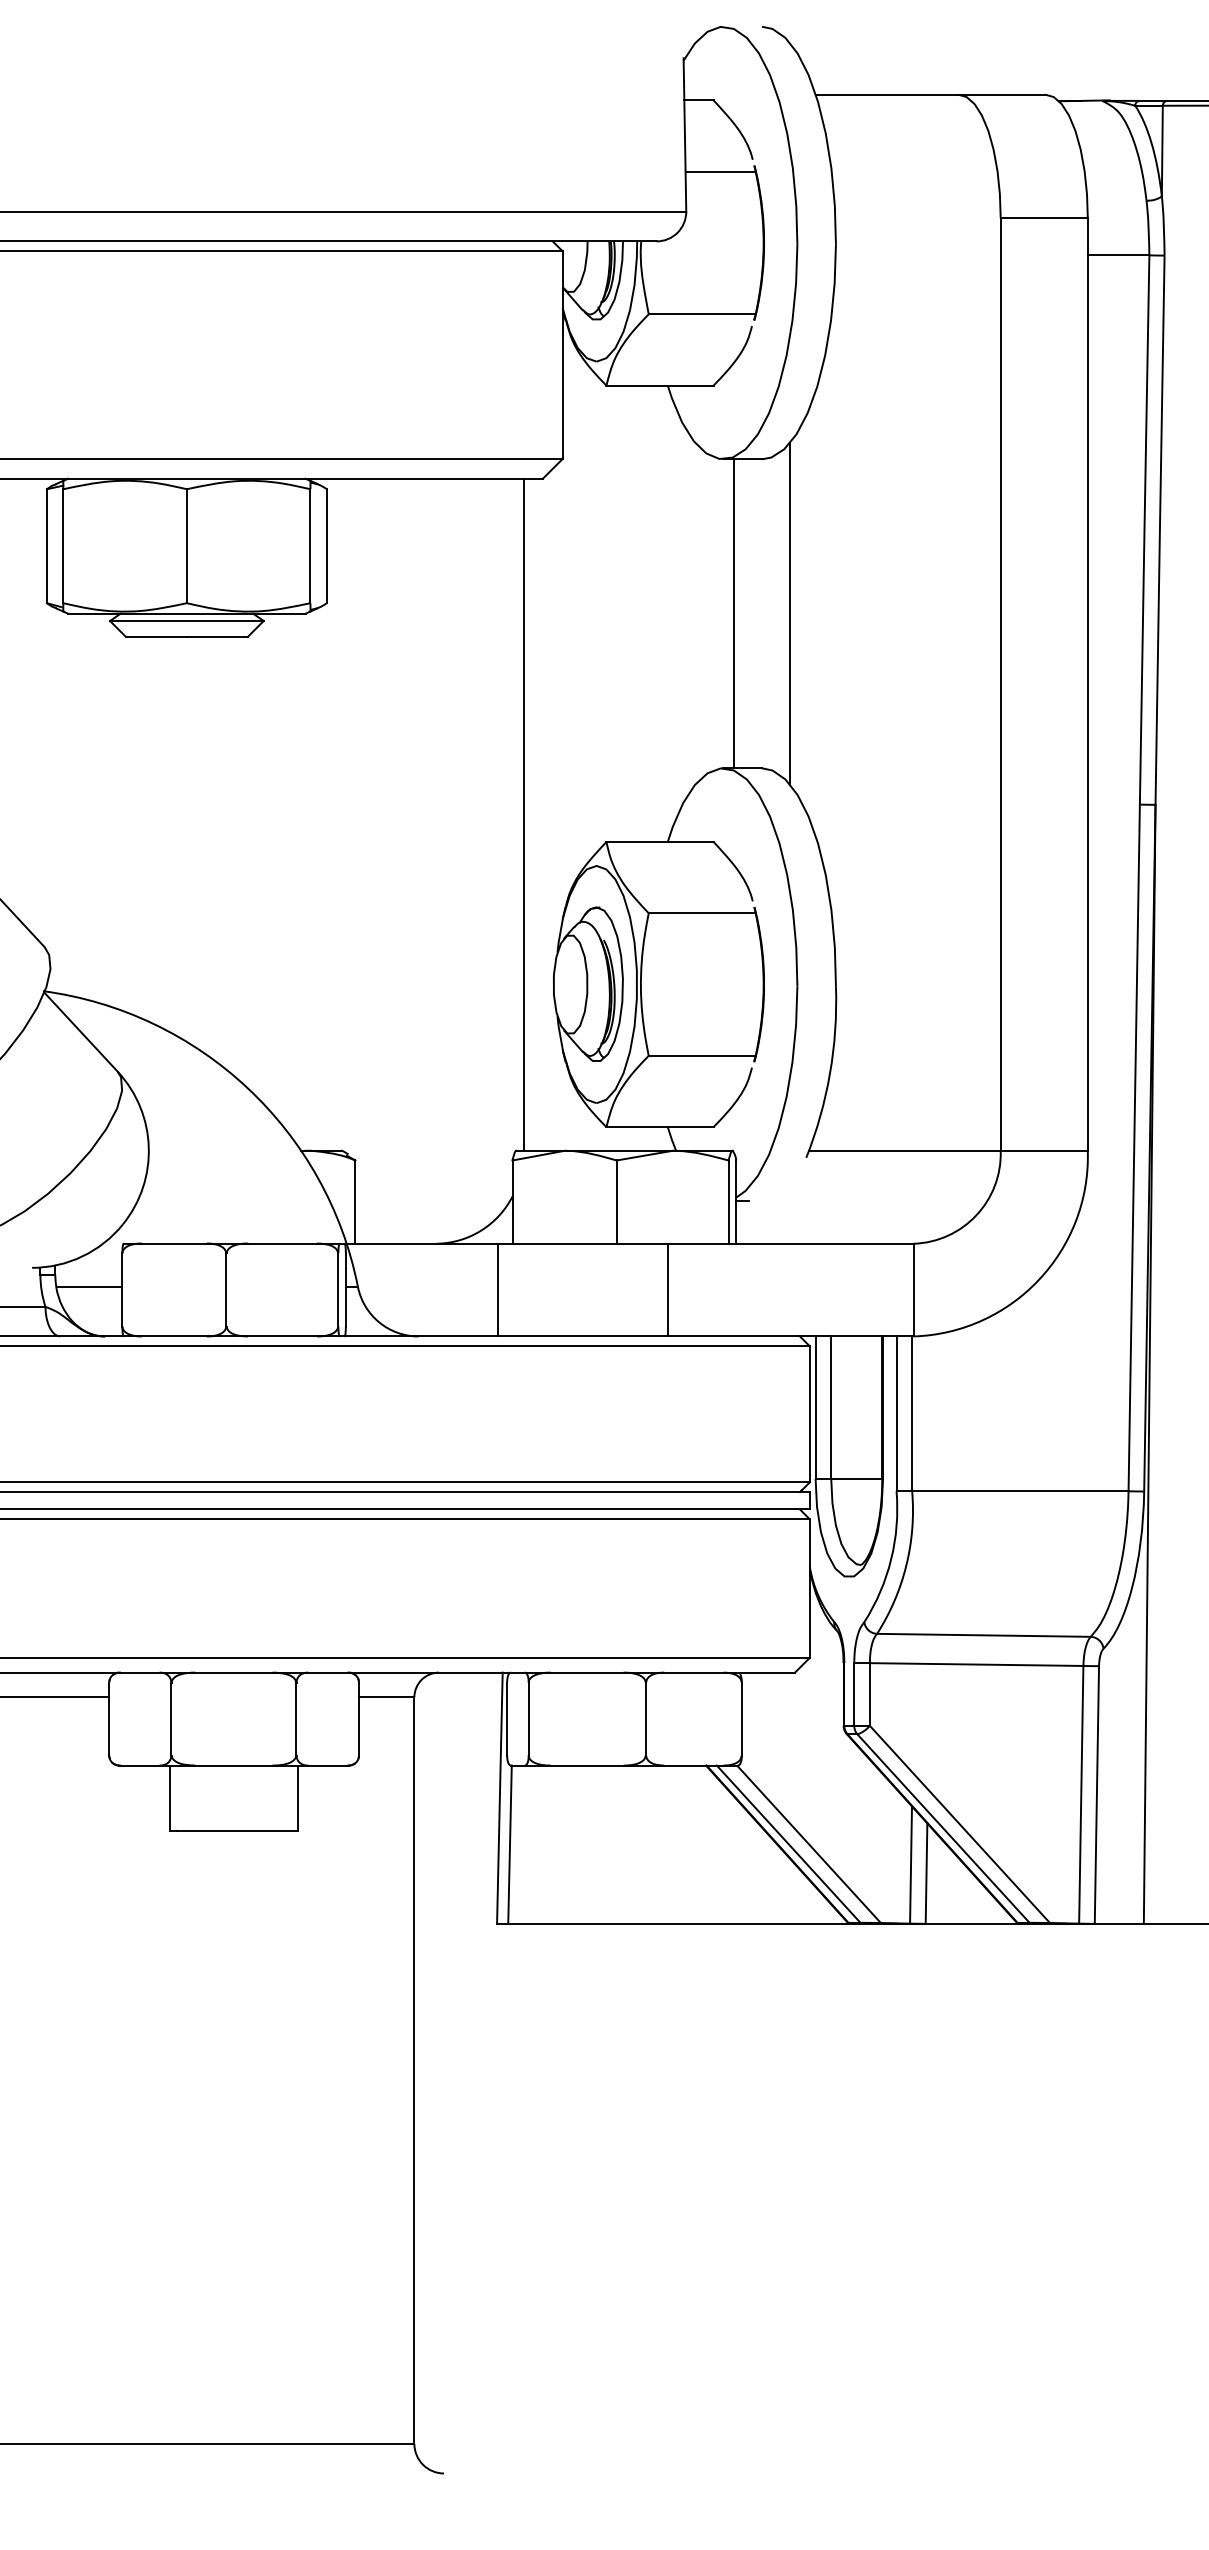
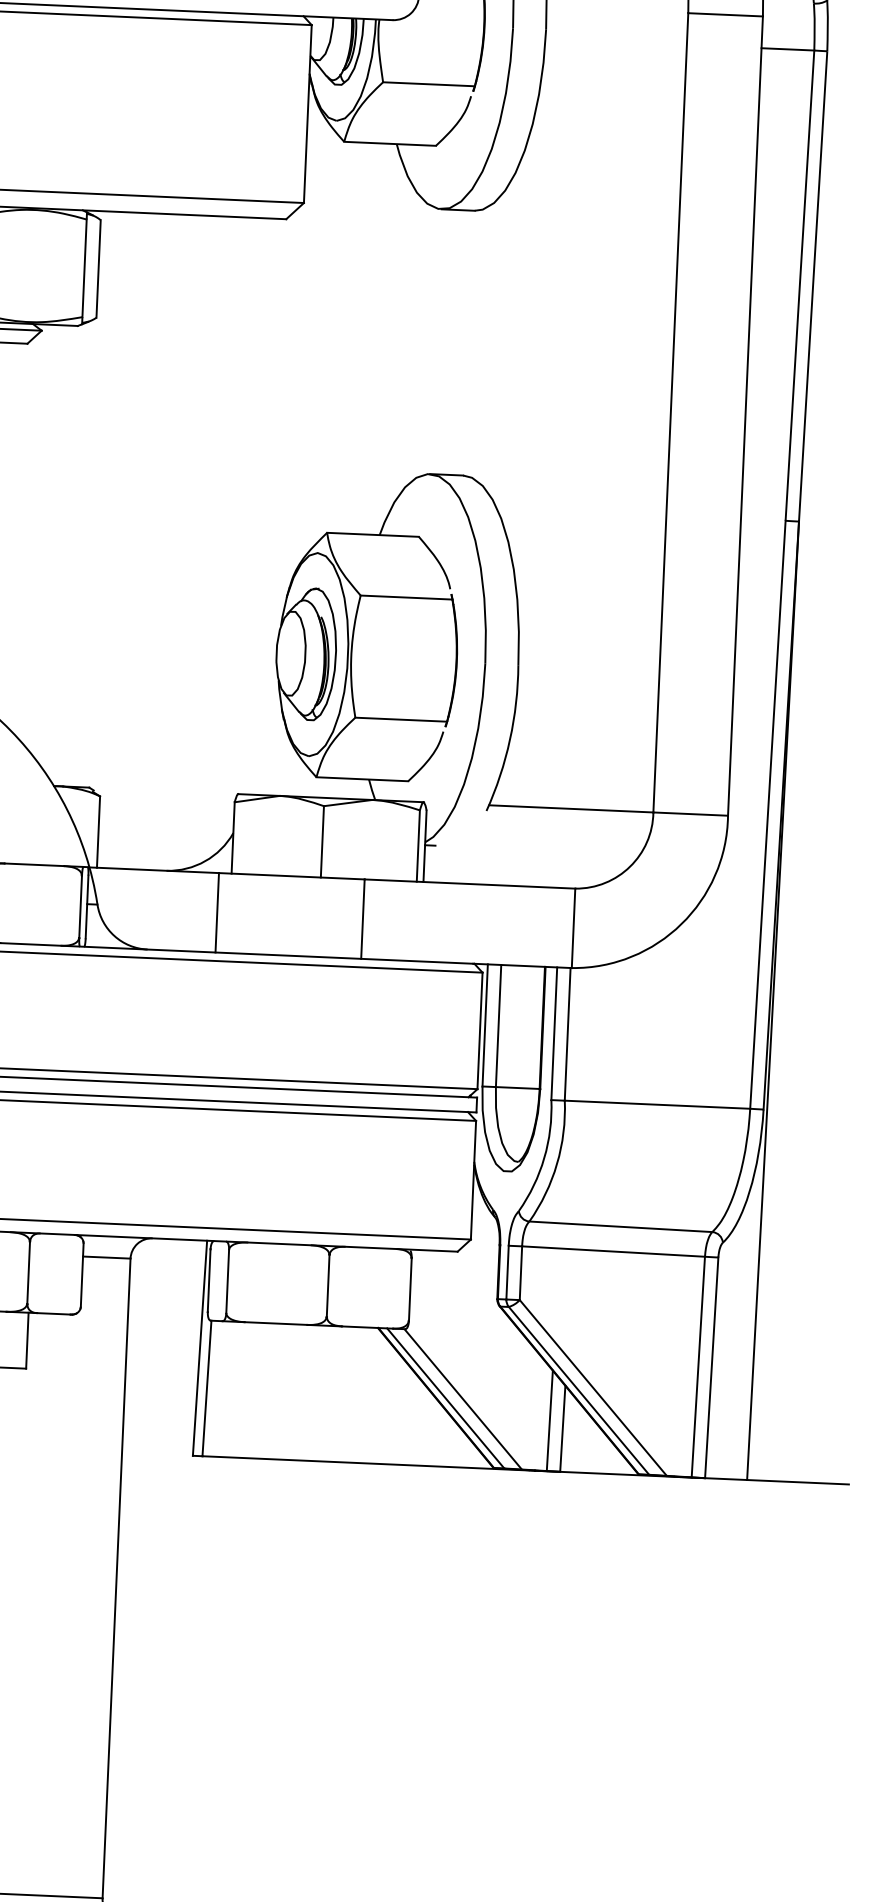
line: (734, 613) -> (445, 341), removed
line: (790, 613) -> (493, 343), removed
line: (523, 814) -> (257, 506), removed

